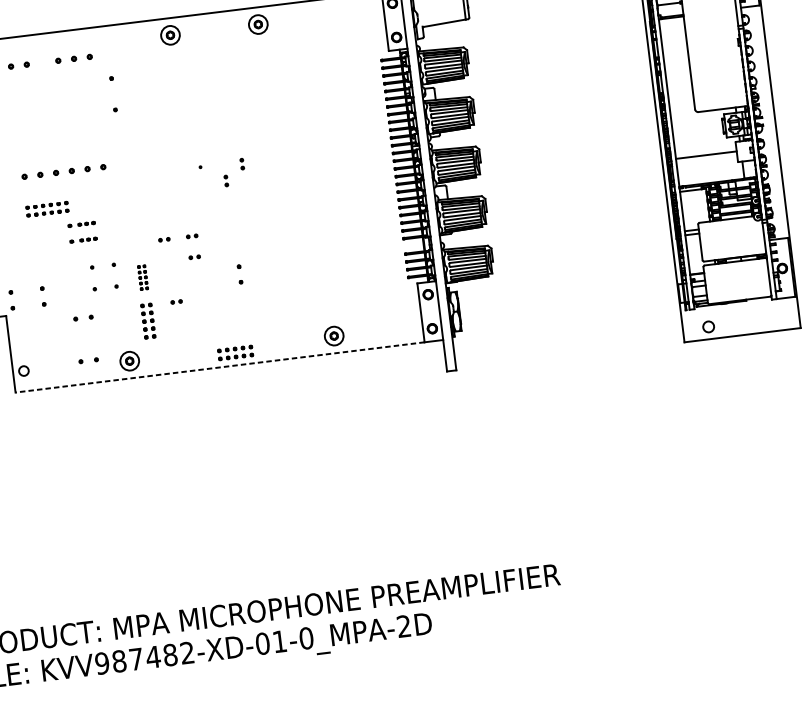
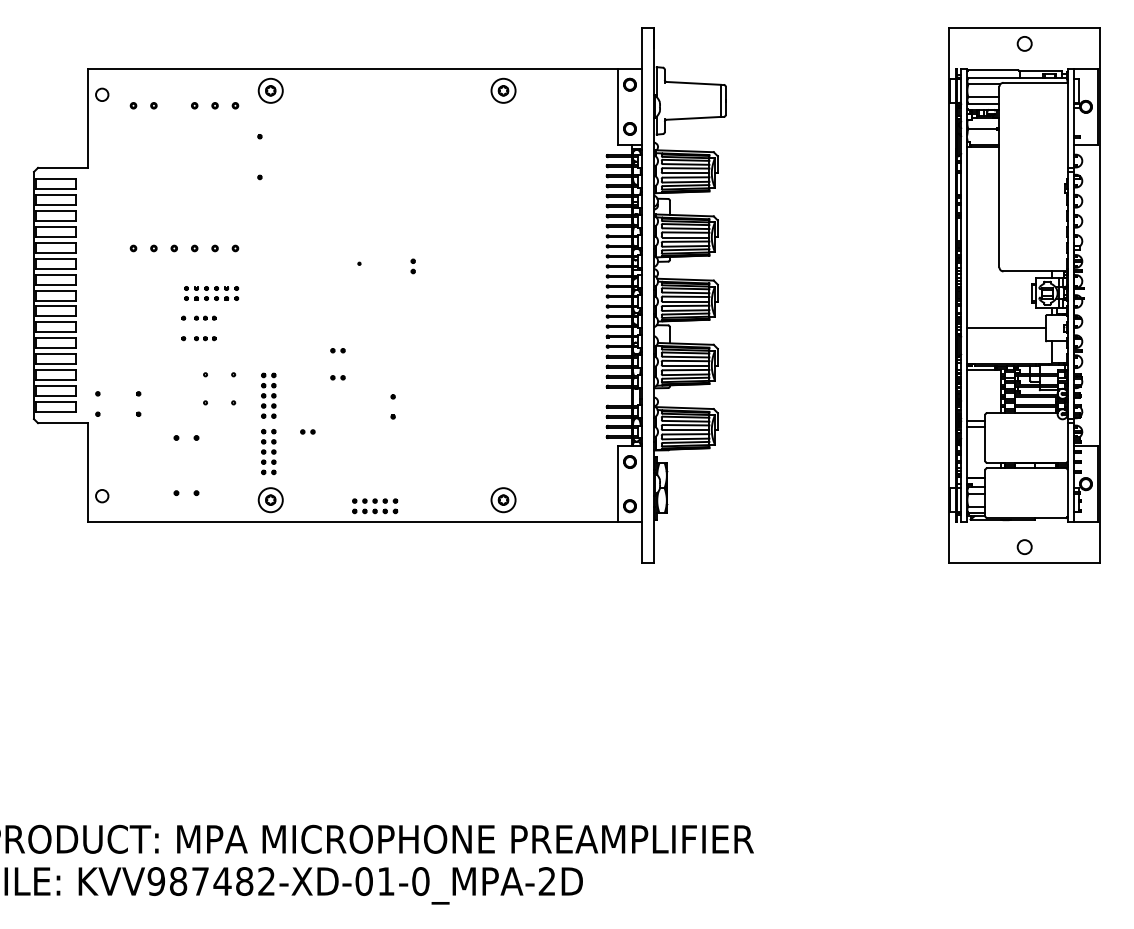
part: (258, 24) -> (503, 90), moved
part: (170, 35) -> (270, 90), moved
part: (225, 181) -> (389, 285), removed
part: (47, 209) -> (211, 293), moved
part: (163, 239) -> (301, 350), removed
part: (142, 277) -> (268, 395), size x1.43
circle: (708, 326) -> (1024, 546), moved
part: (129, 361) -> (270, 500), moved
line: (220, 367) -> (353, 522), dashed -> solid

